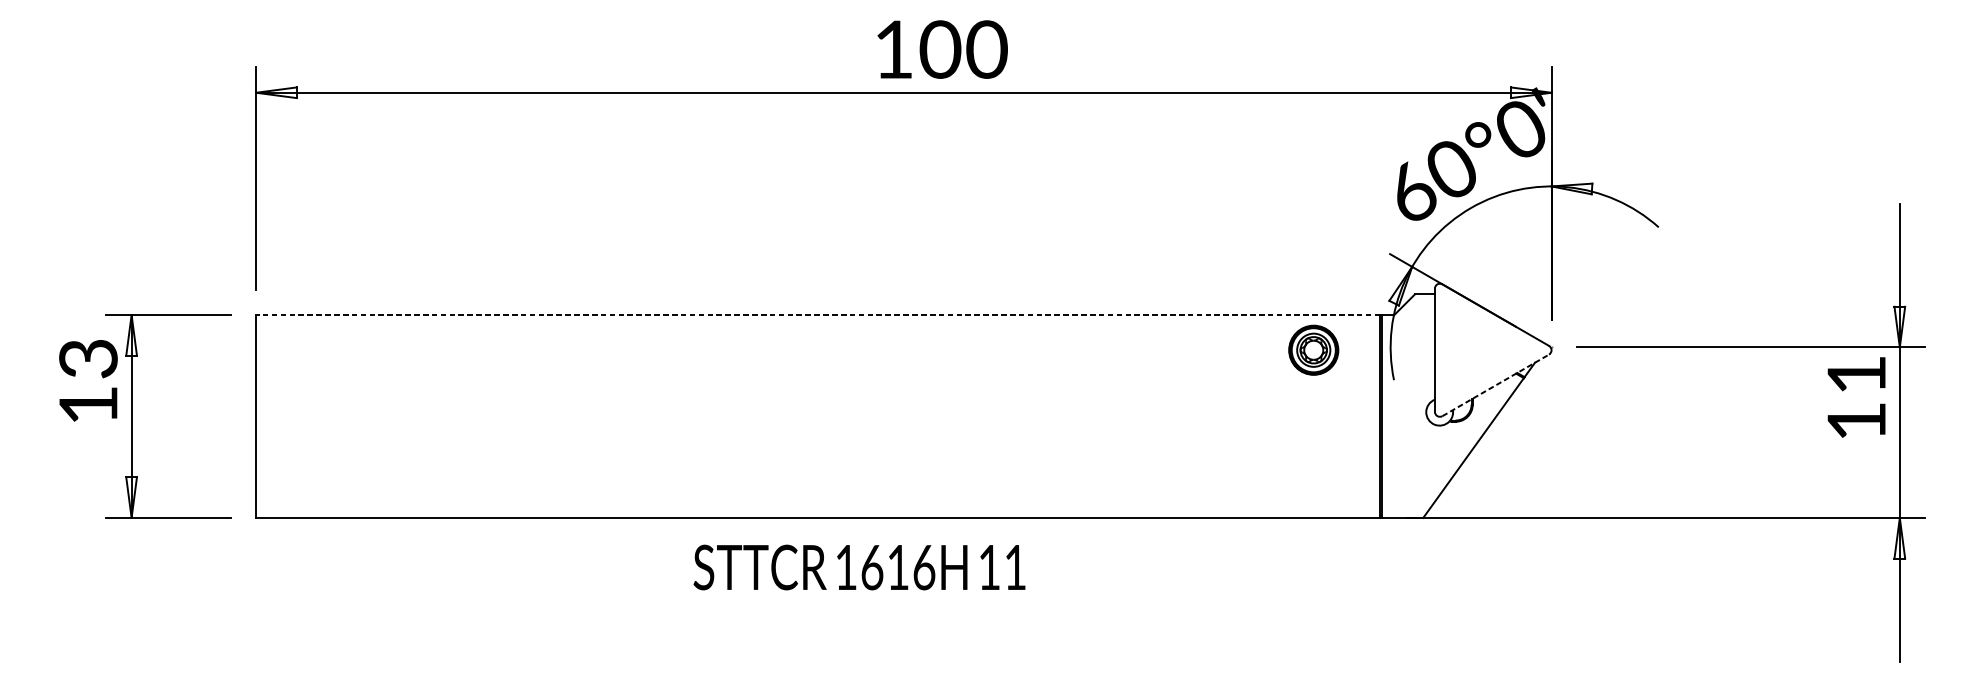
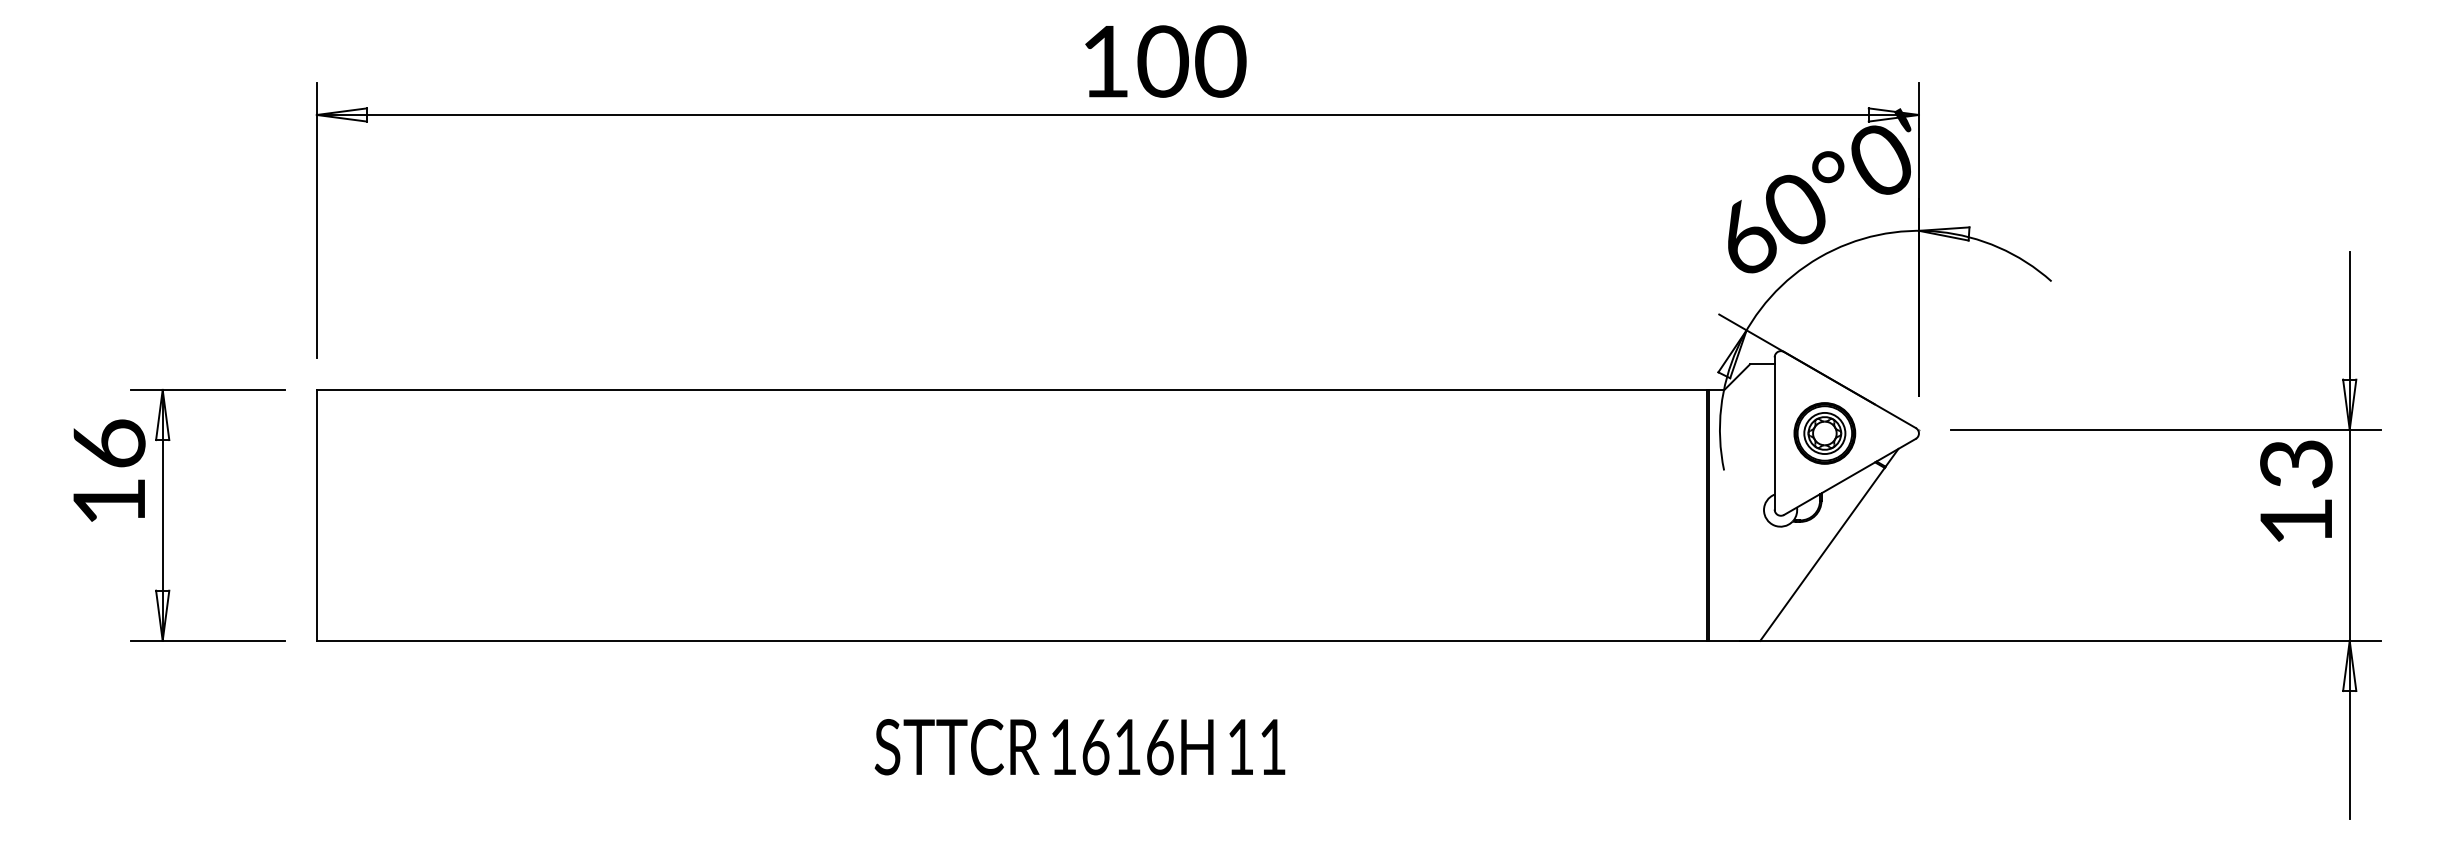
line: (817, 314) -> (1011, 389), dashed -> solid
part: (1313, 350) -> (1824, 433), moved
text: (88, 358) -> (109, 443), 13 -> 16
text: (1856, 375) -> (2296, 464), 11 -> 13
line: (1496, 385) -> (1850, 476), dashed -> solid
text: (859, 567) -> (1079, 747), moved

